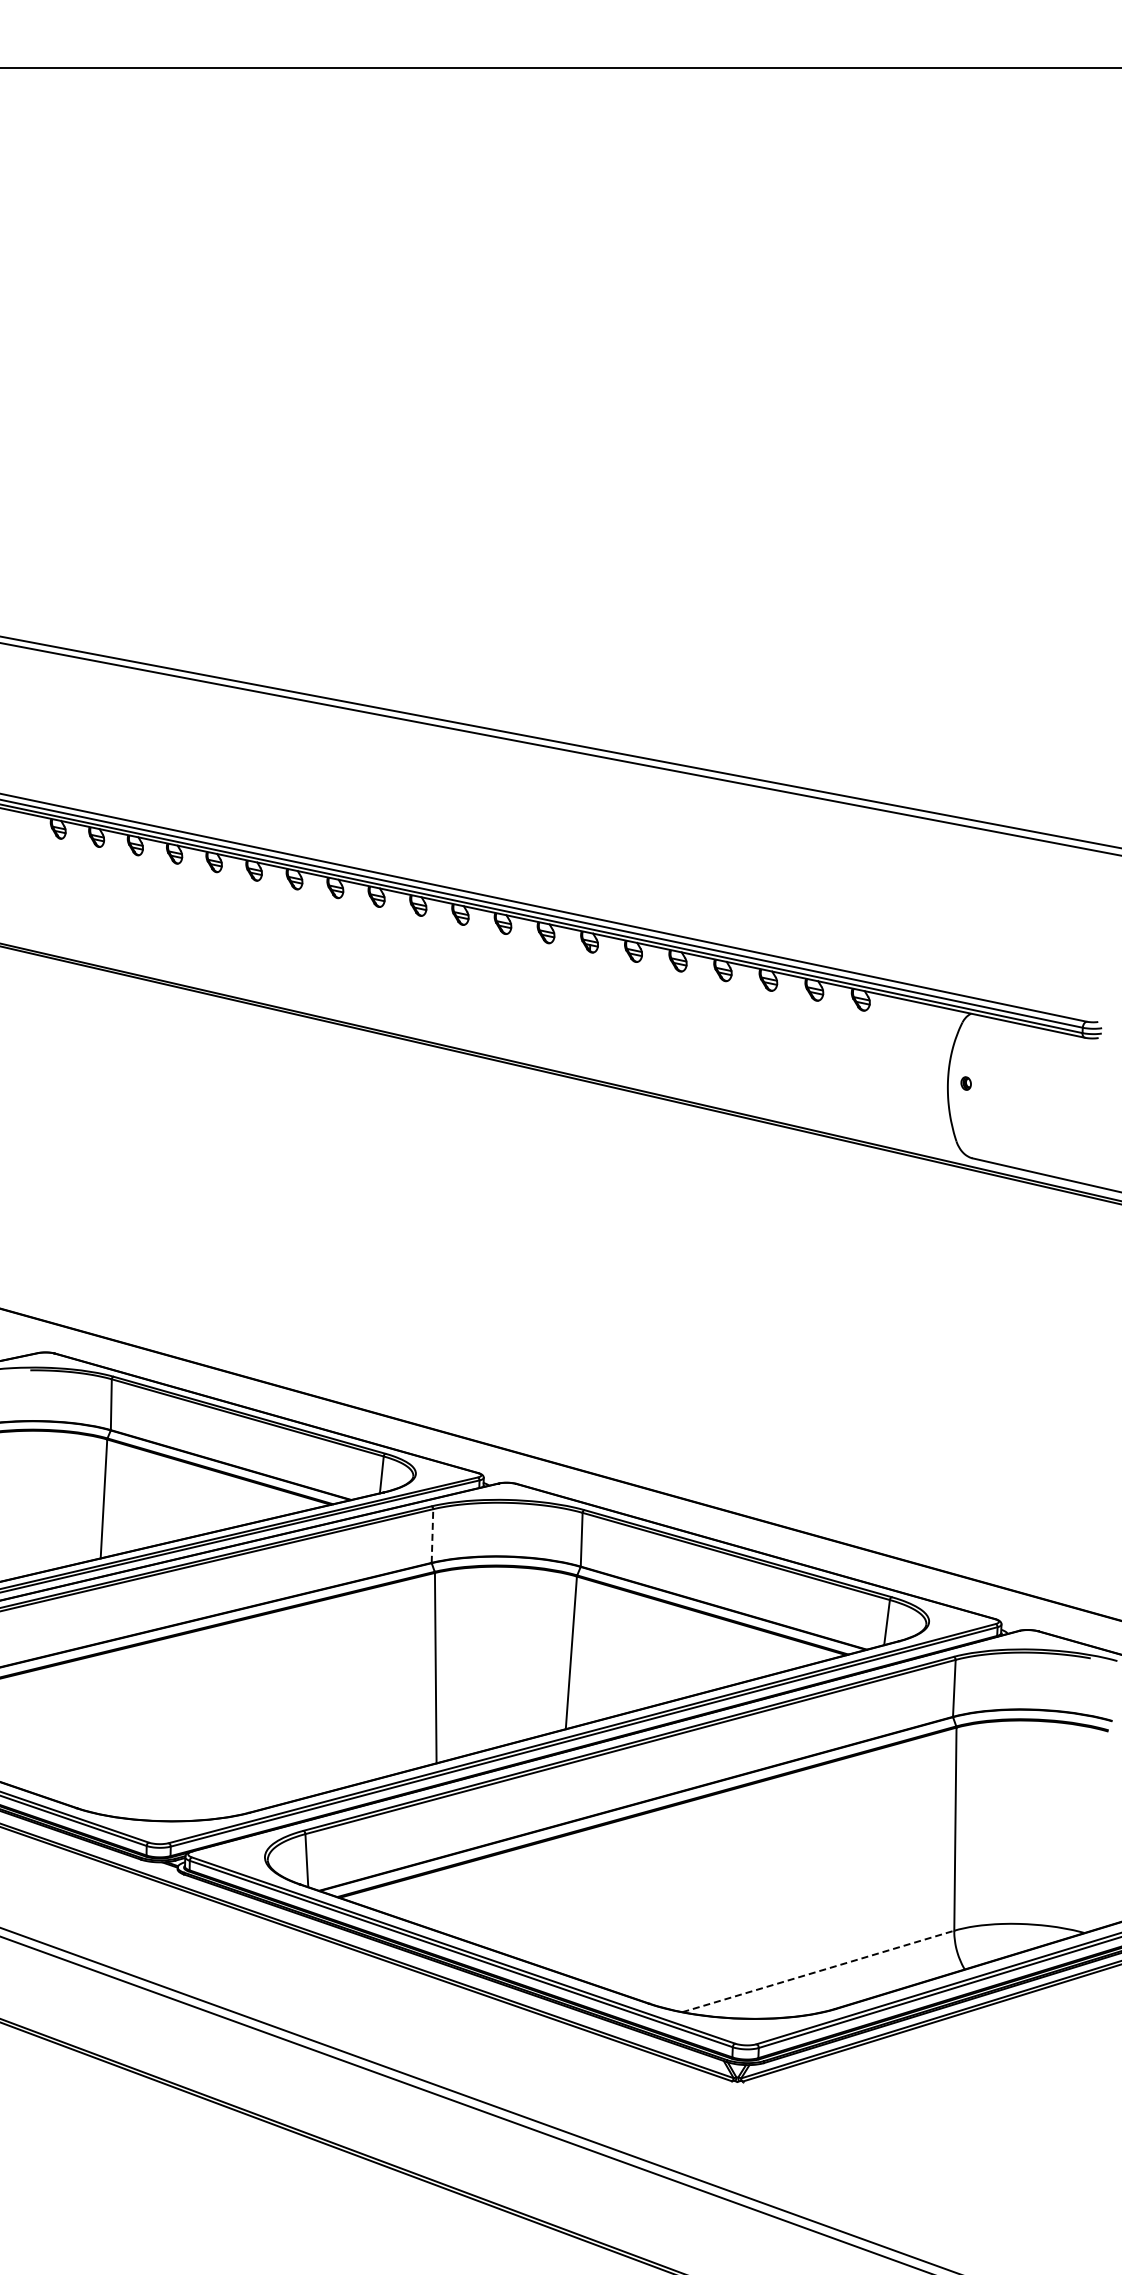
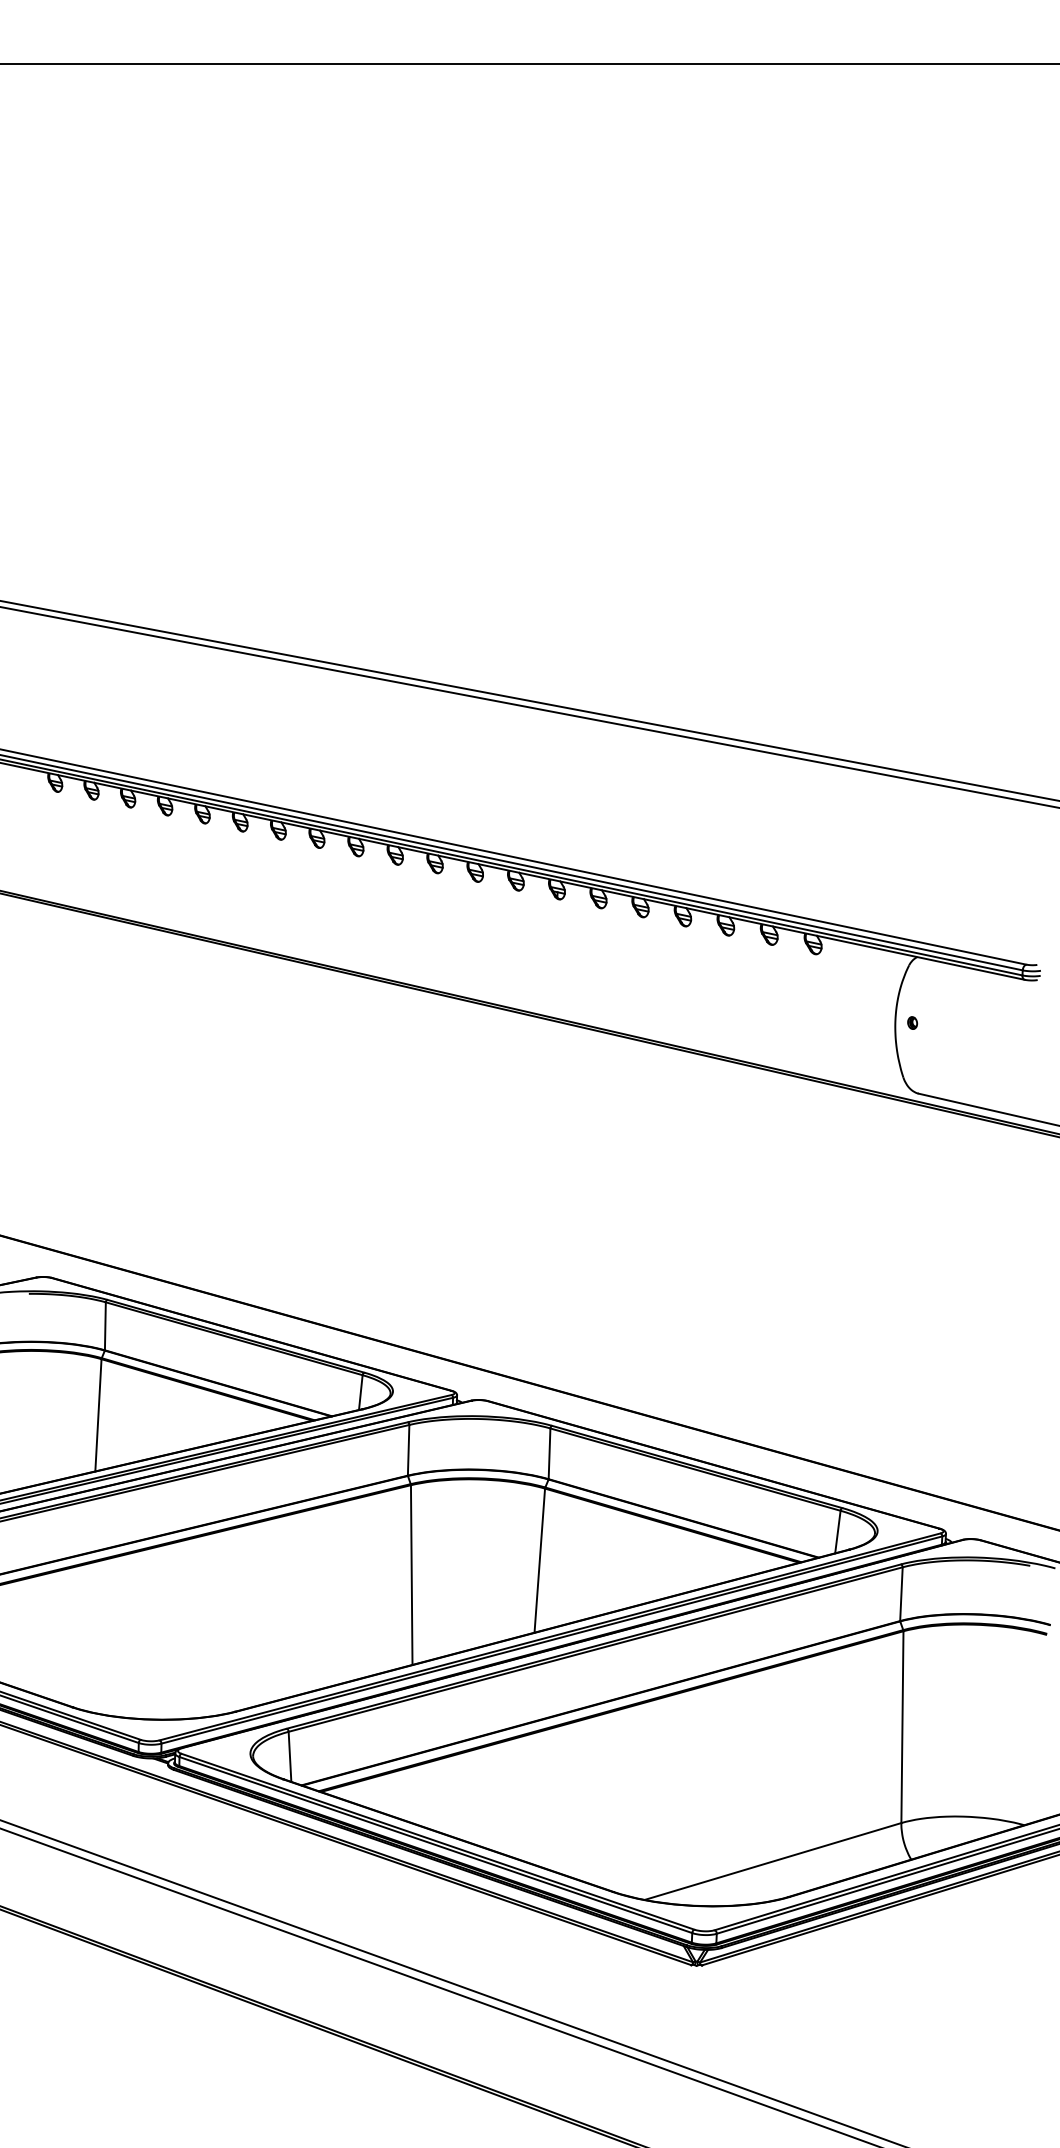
line: (432, 1536) -> (408, 1450), dashed -> solid
line: (818, 1971) -> (773, 1861), dashed -> solid

